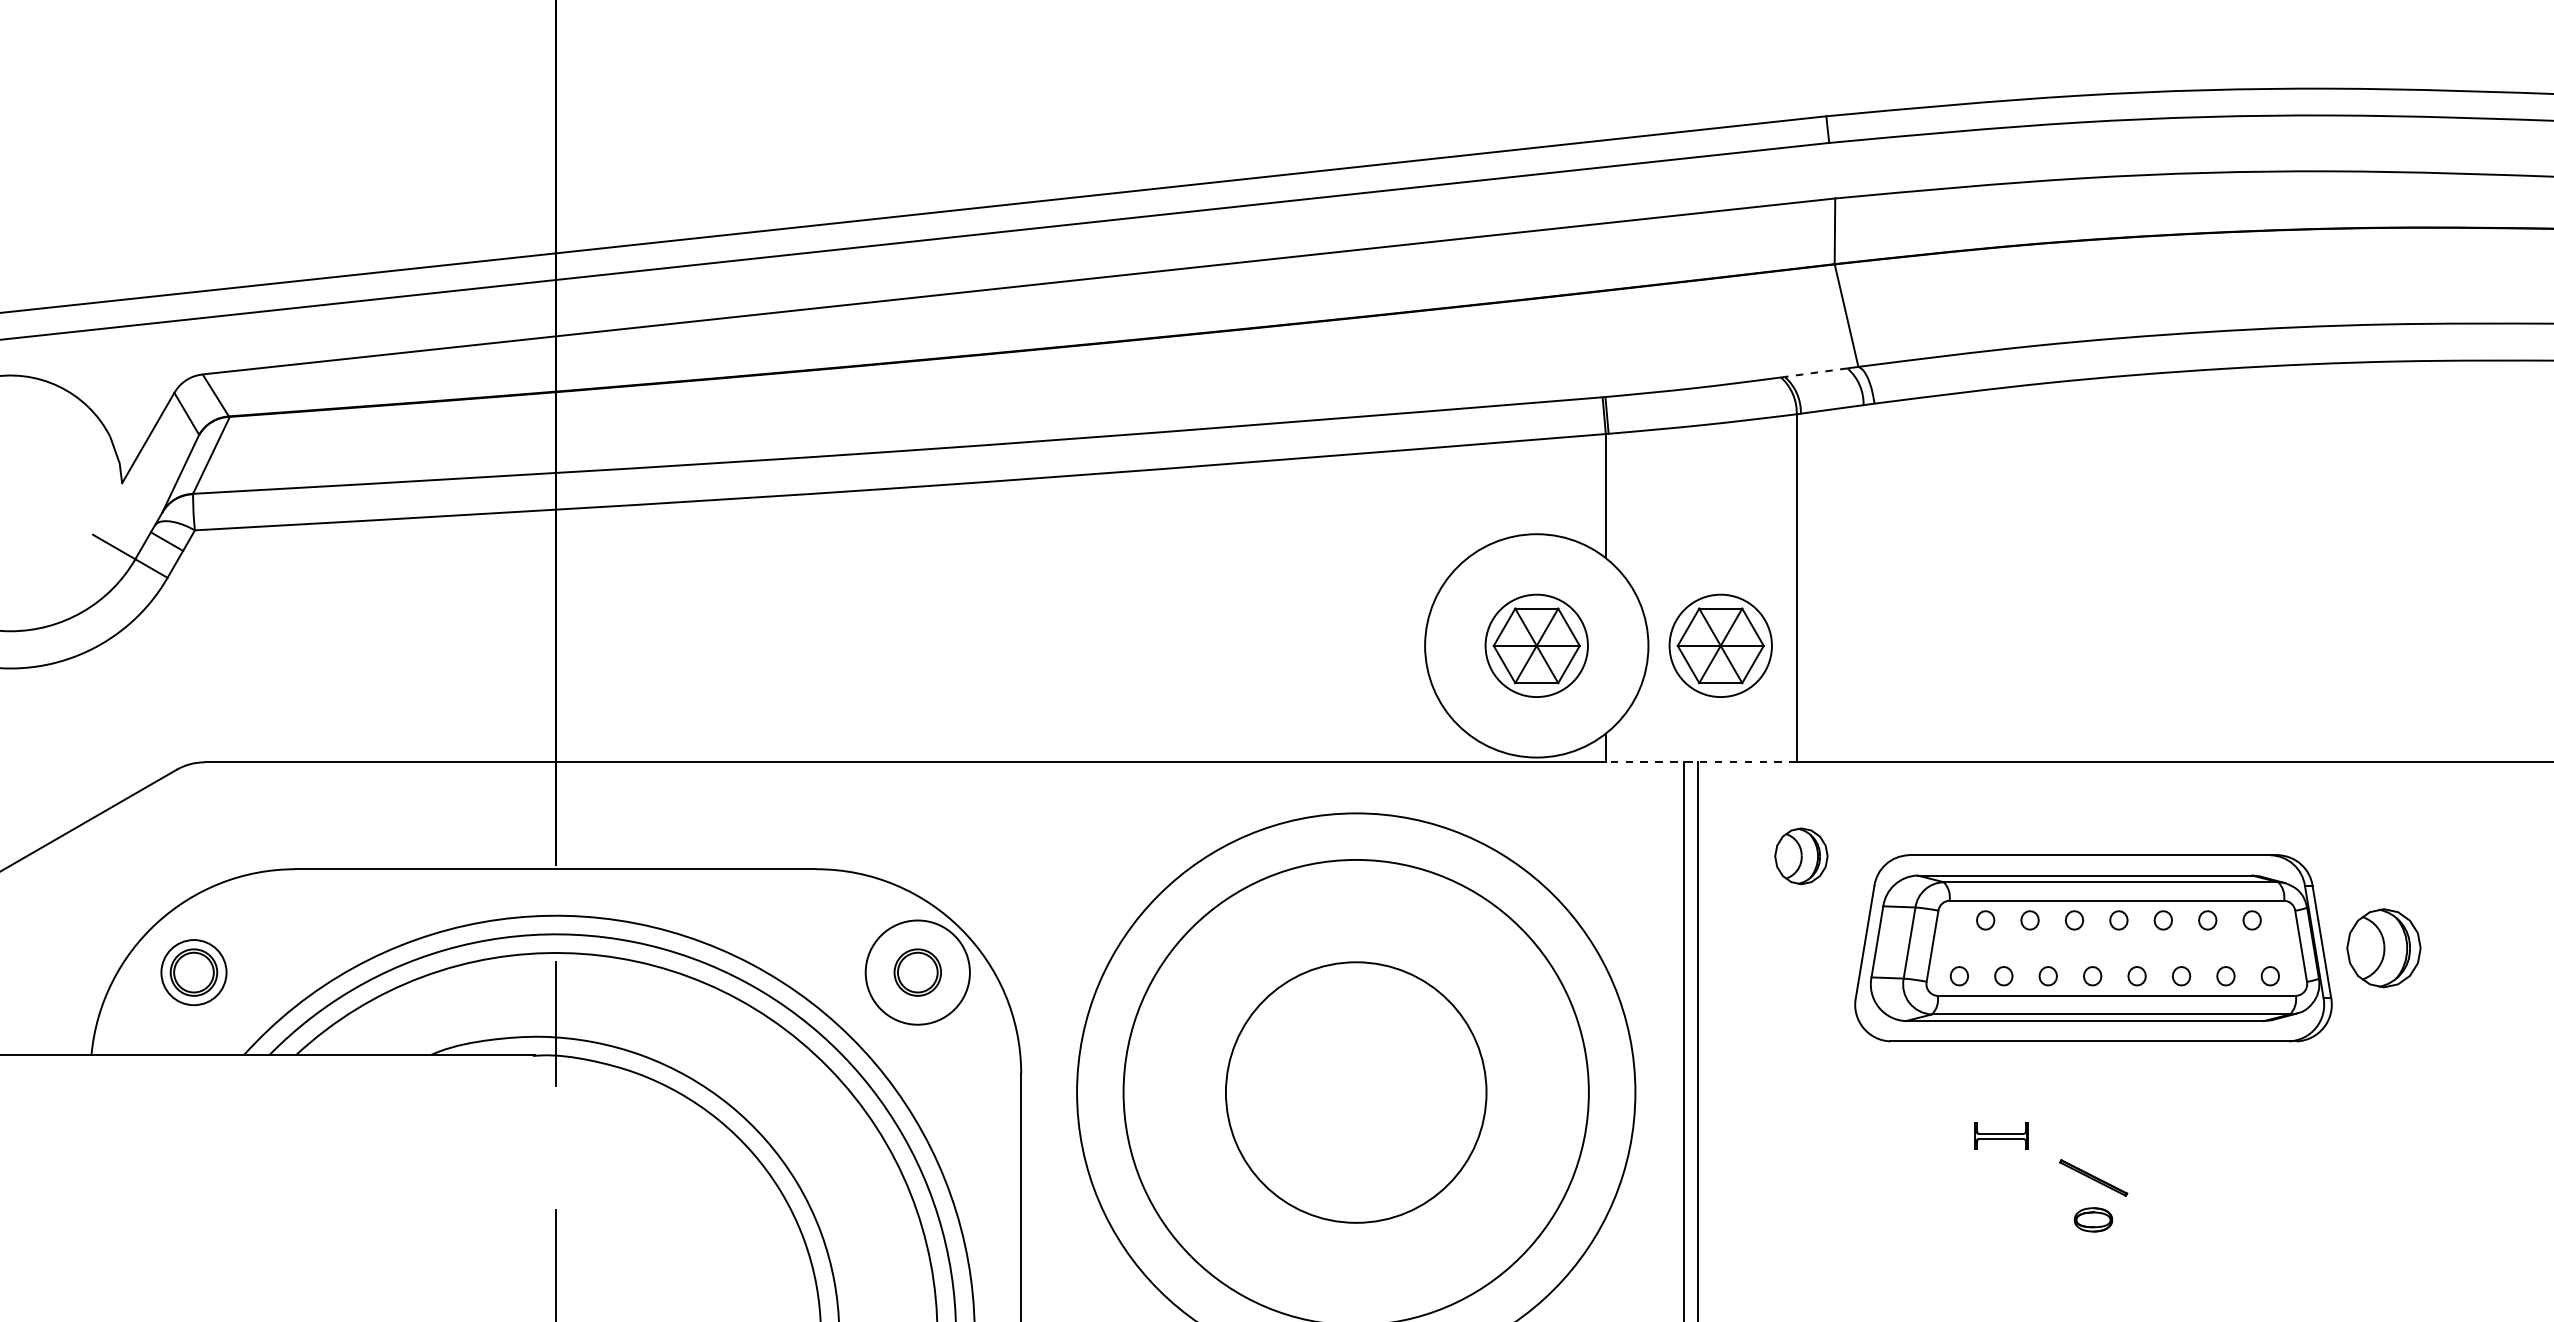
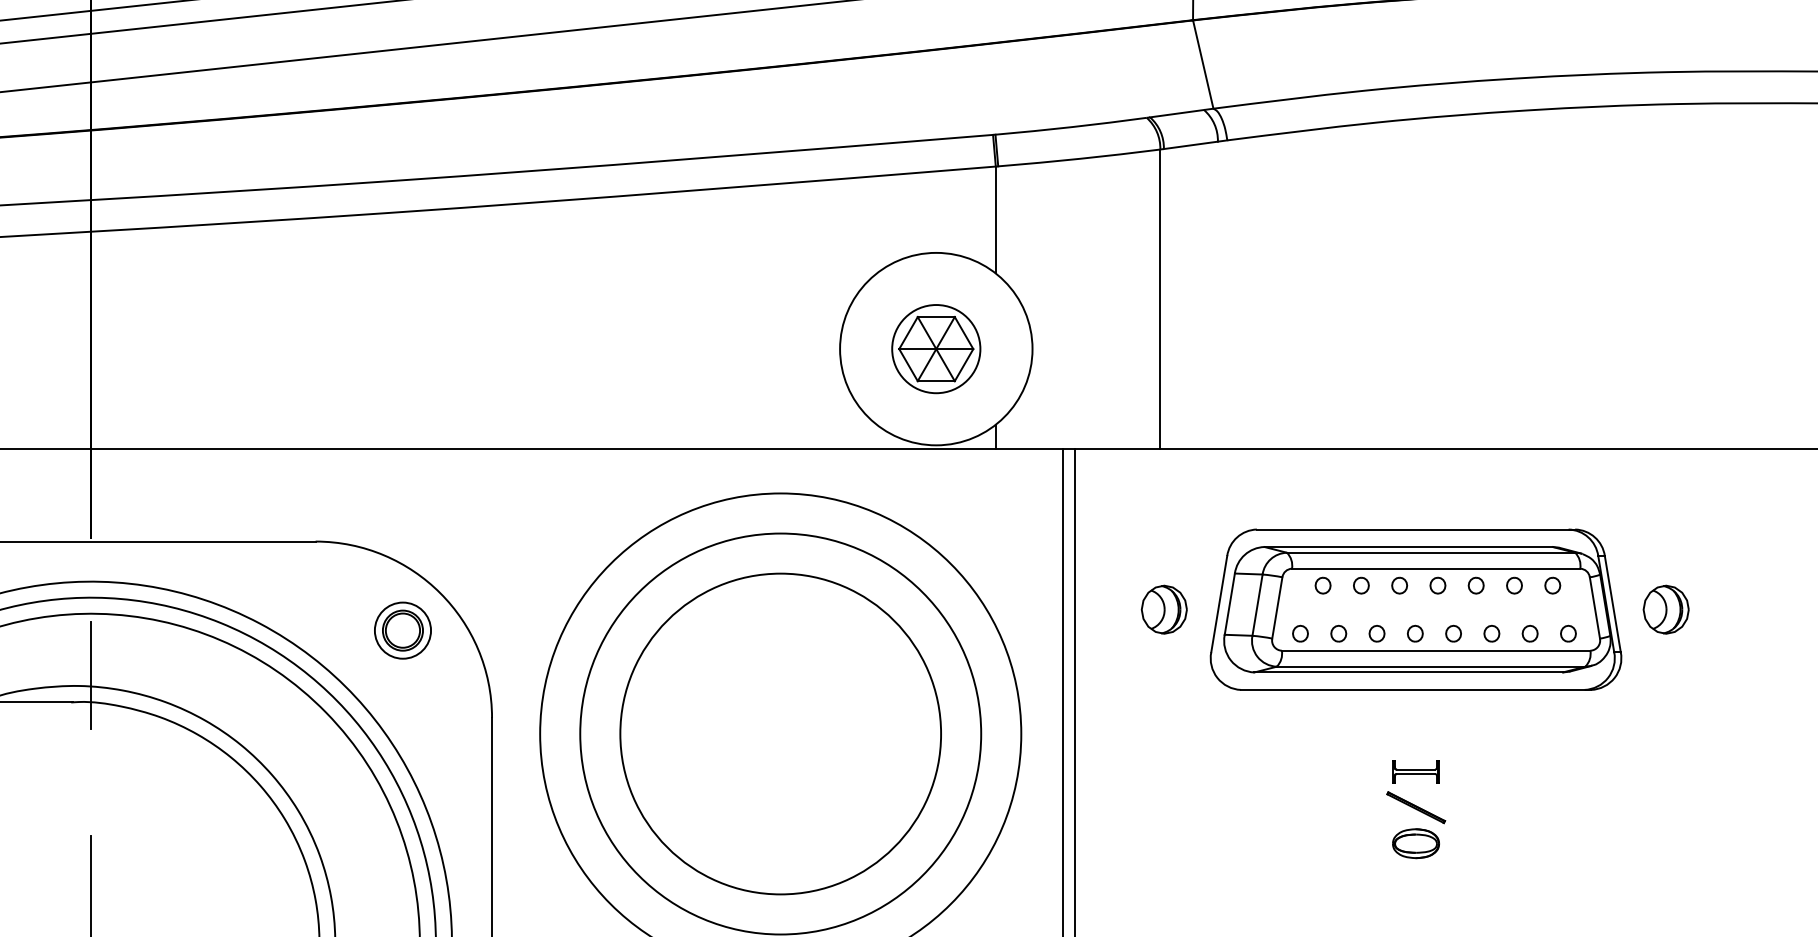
line: (1816, 372) -> (1177, 113), dashed -> solid
part: (1720, 645) -> (1094, 348), removed
line: (1700, 762) -> (1077, 449), dashed -> solid
part: (1801, 856) -> (1164, 609), moved
part: (2383, 948) -> (1665, 609), size x0.71
circle: (917, 972) -> (402, 630), size x0.62
circle: (1356, 1092) -> (780, 733), size x1.43
part: (2001, 1135) -> (1416, 771), moved
part: (2093, 1219) -> (1416, 843), size x1.43

